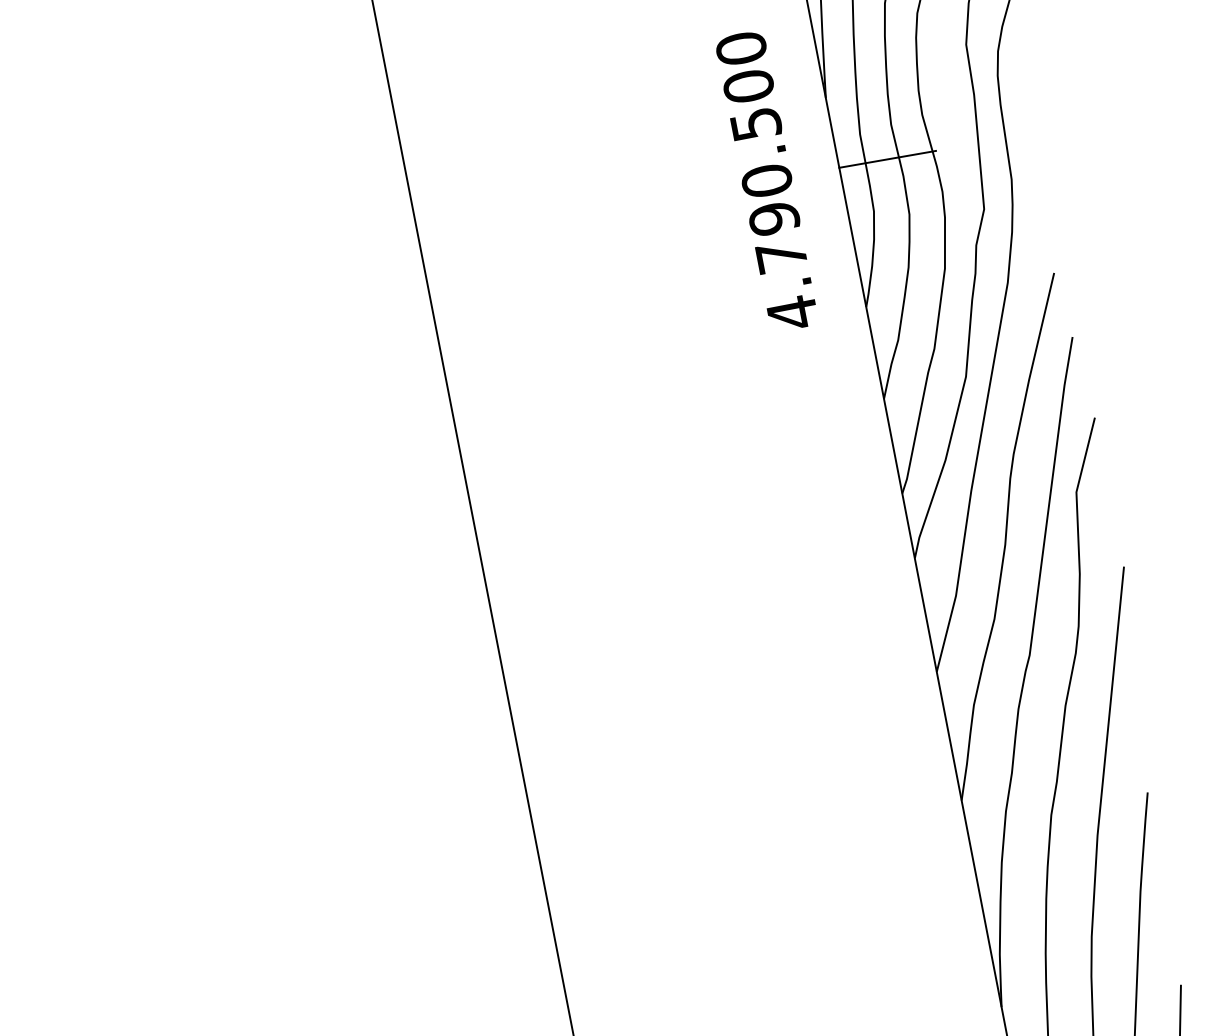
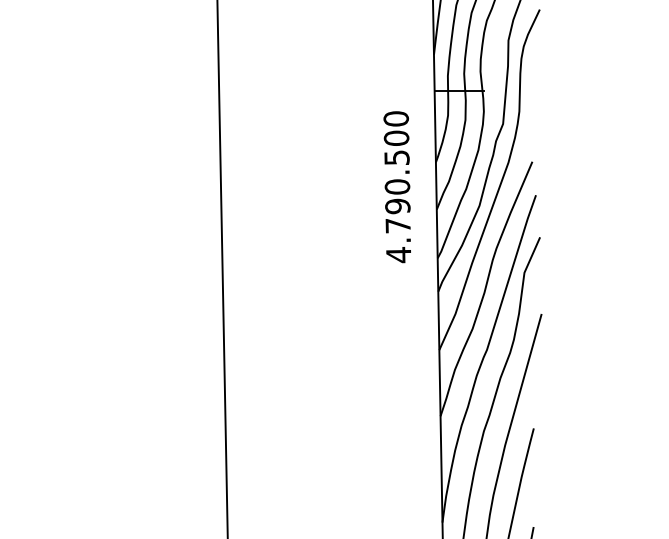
text: (765, 182) -> (396, 187), moved

